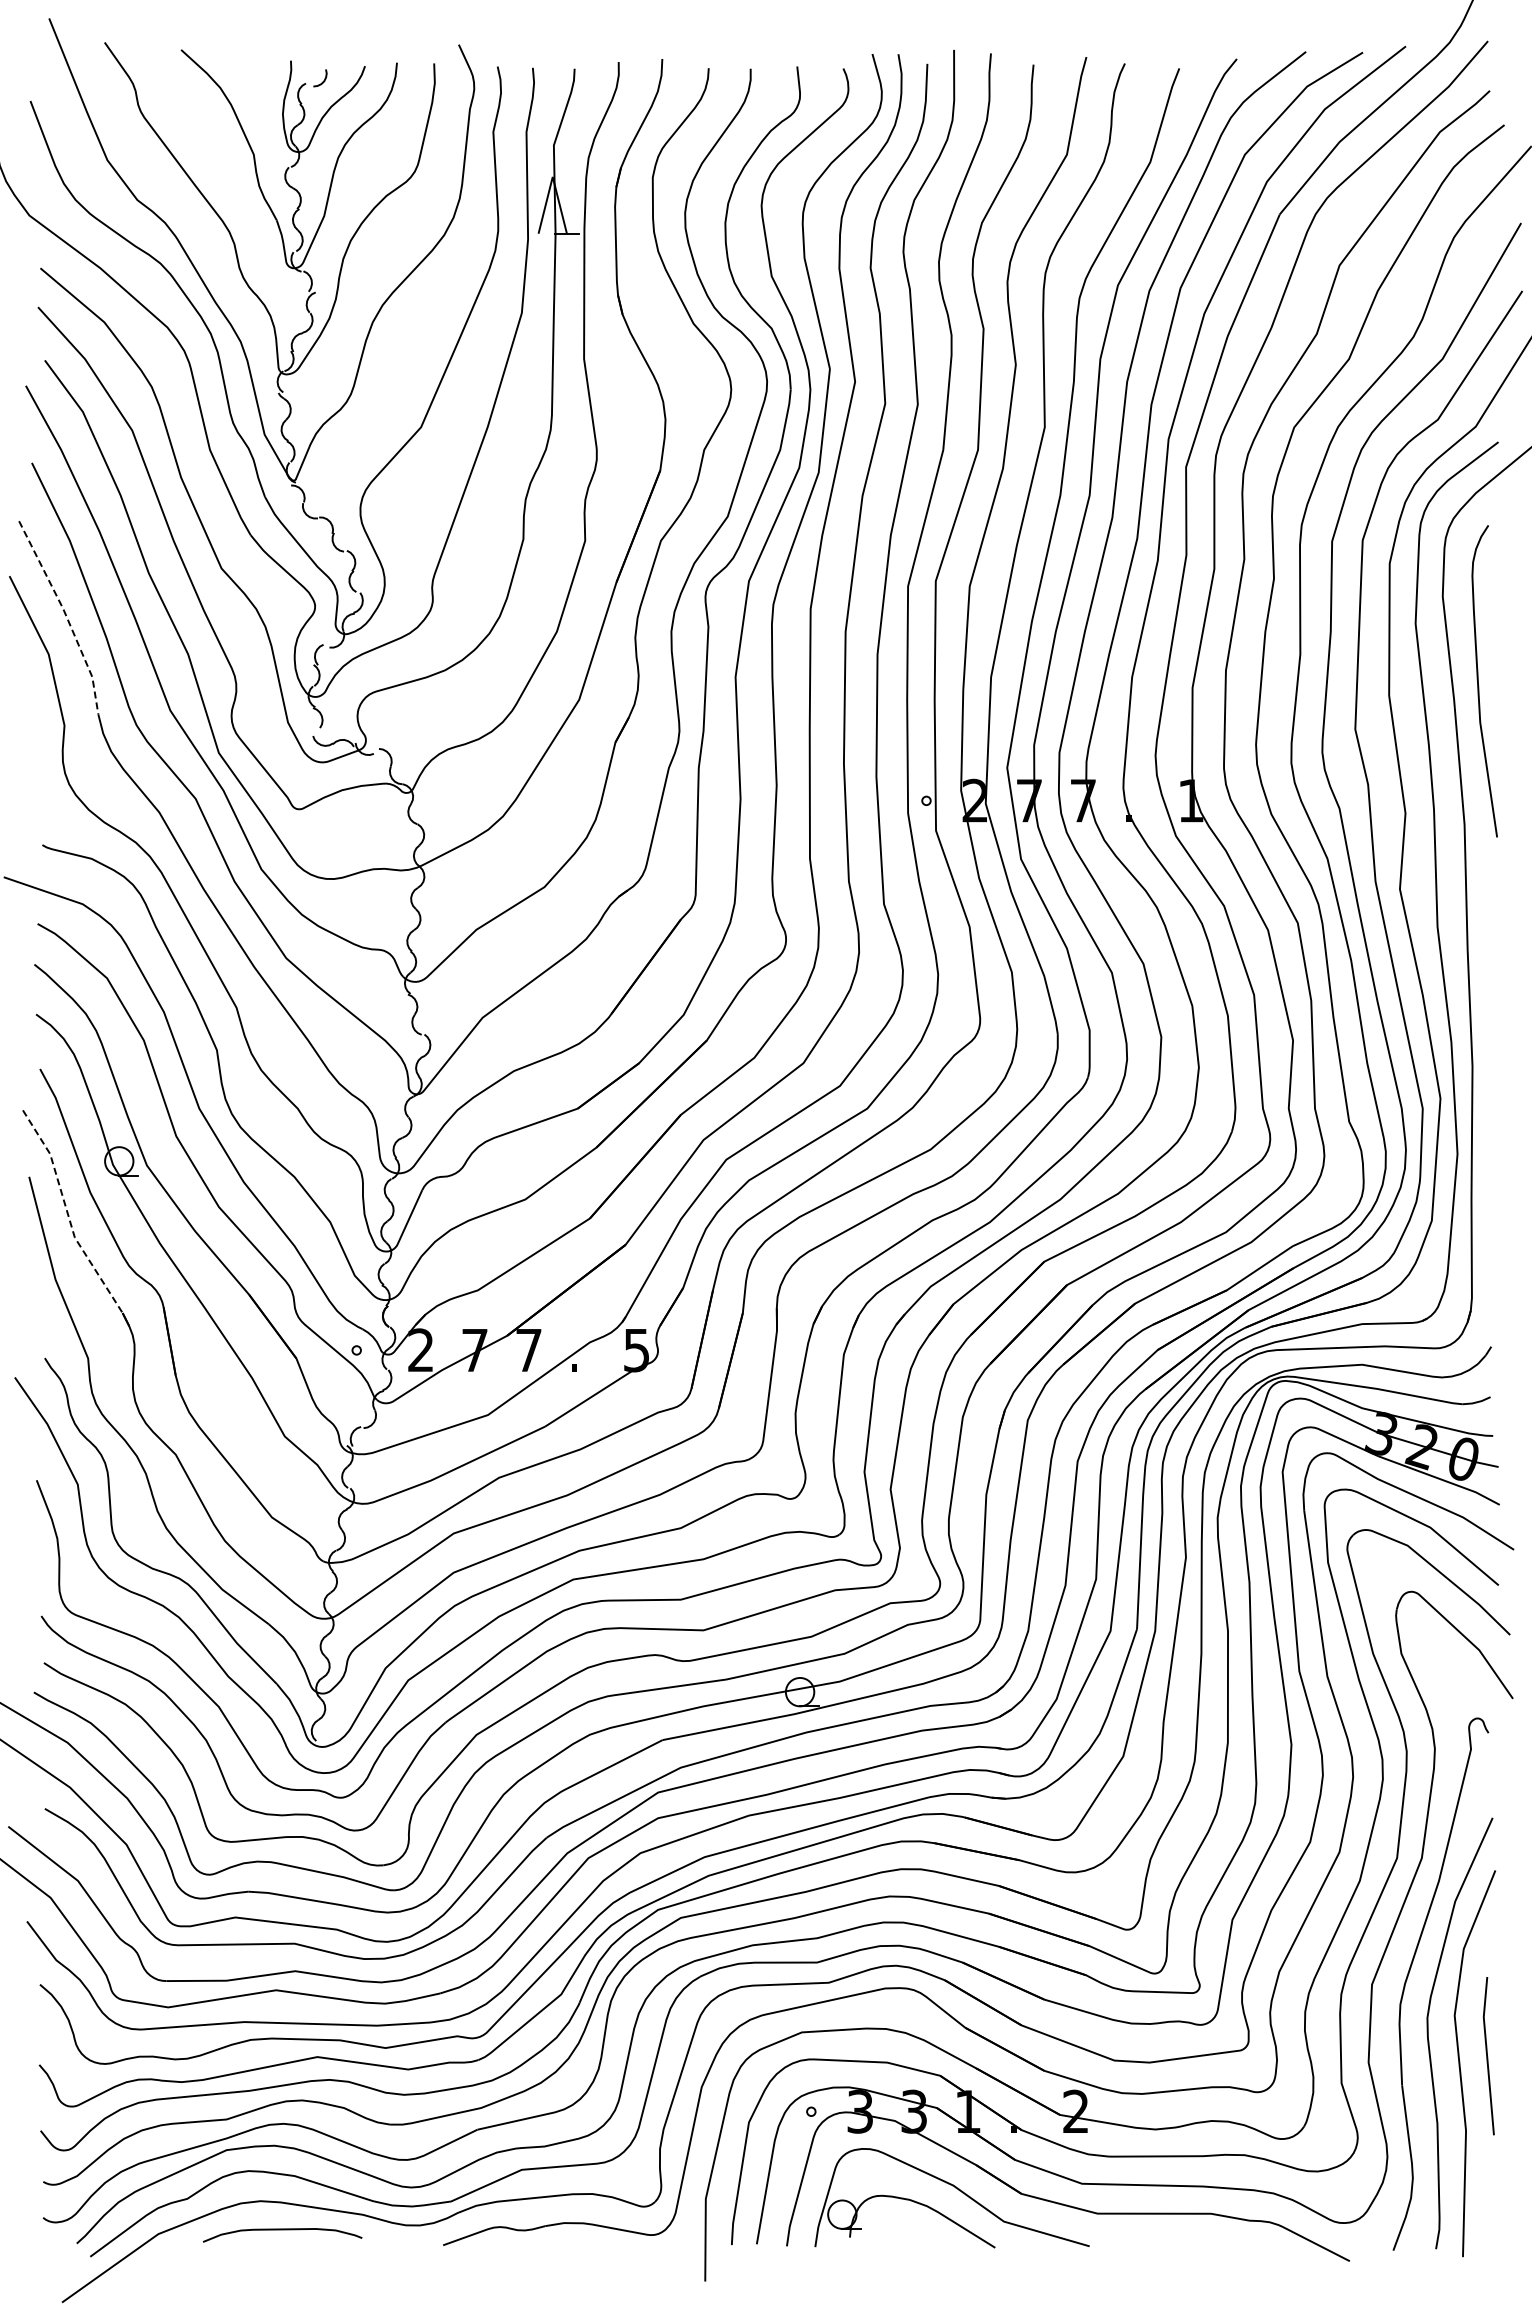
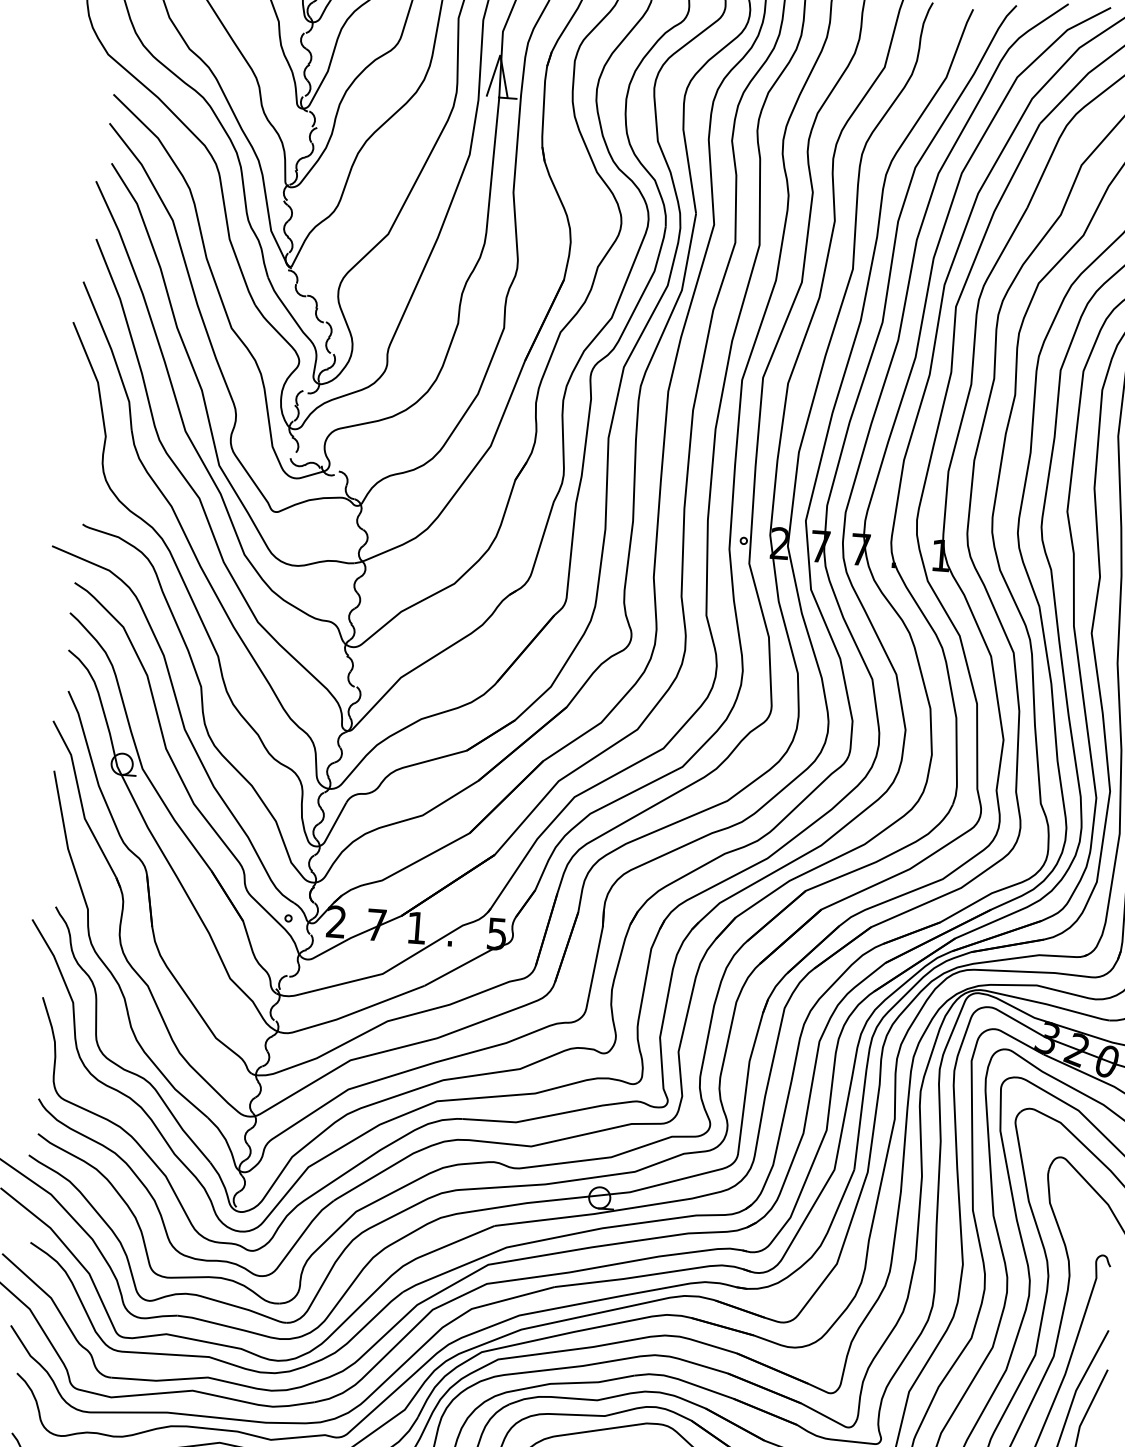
line: (65, 615) -> (112, 354), dashed -> solid
line: (67, 1213) -> (80, 800), dashed -> solid
text: (528, 1350) -> (416, 928), 7 -> 1

